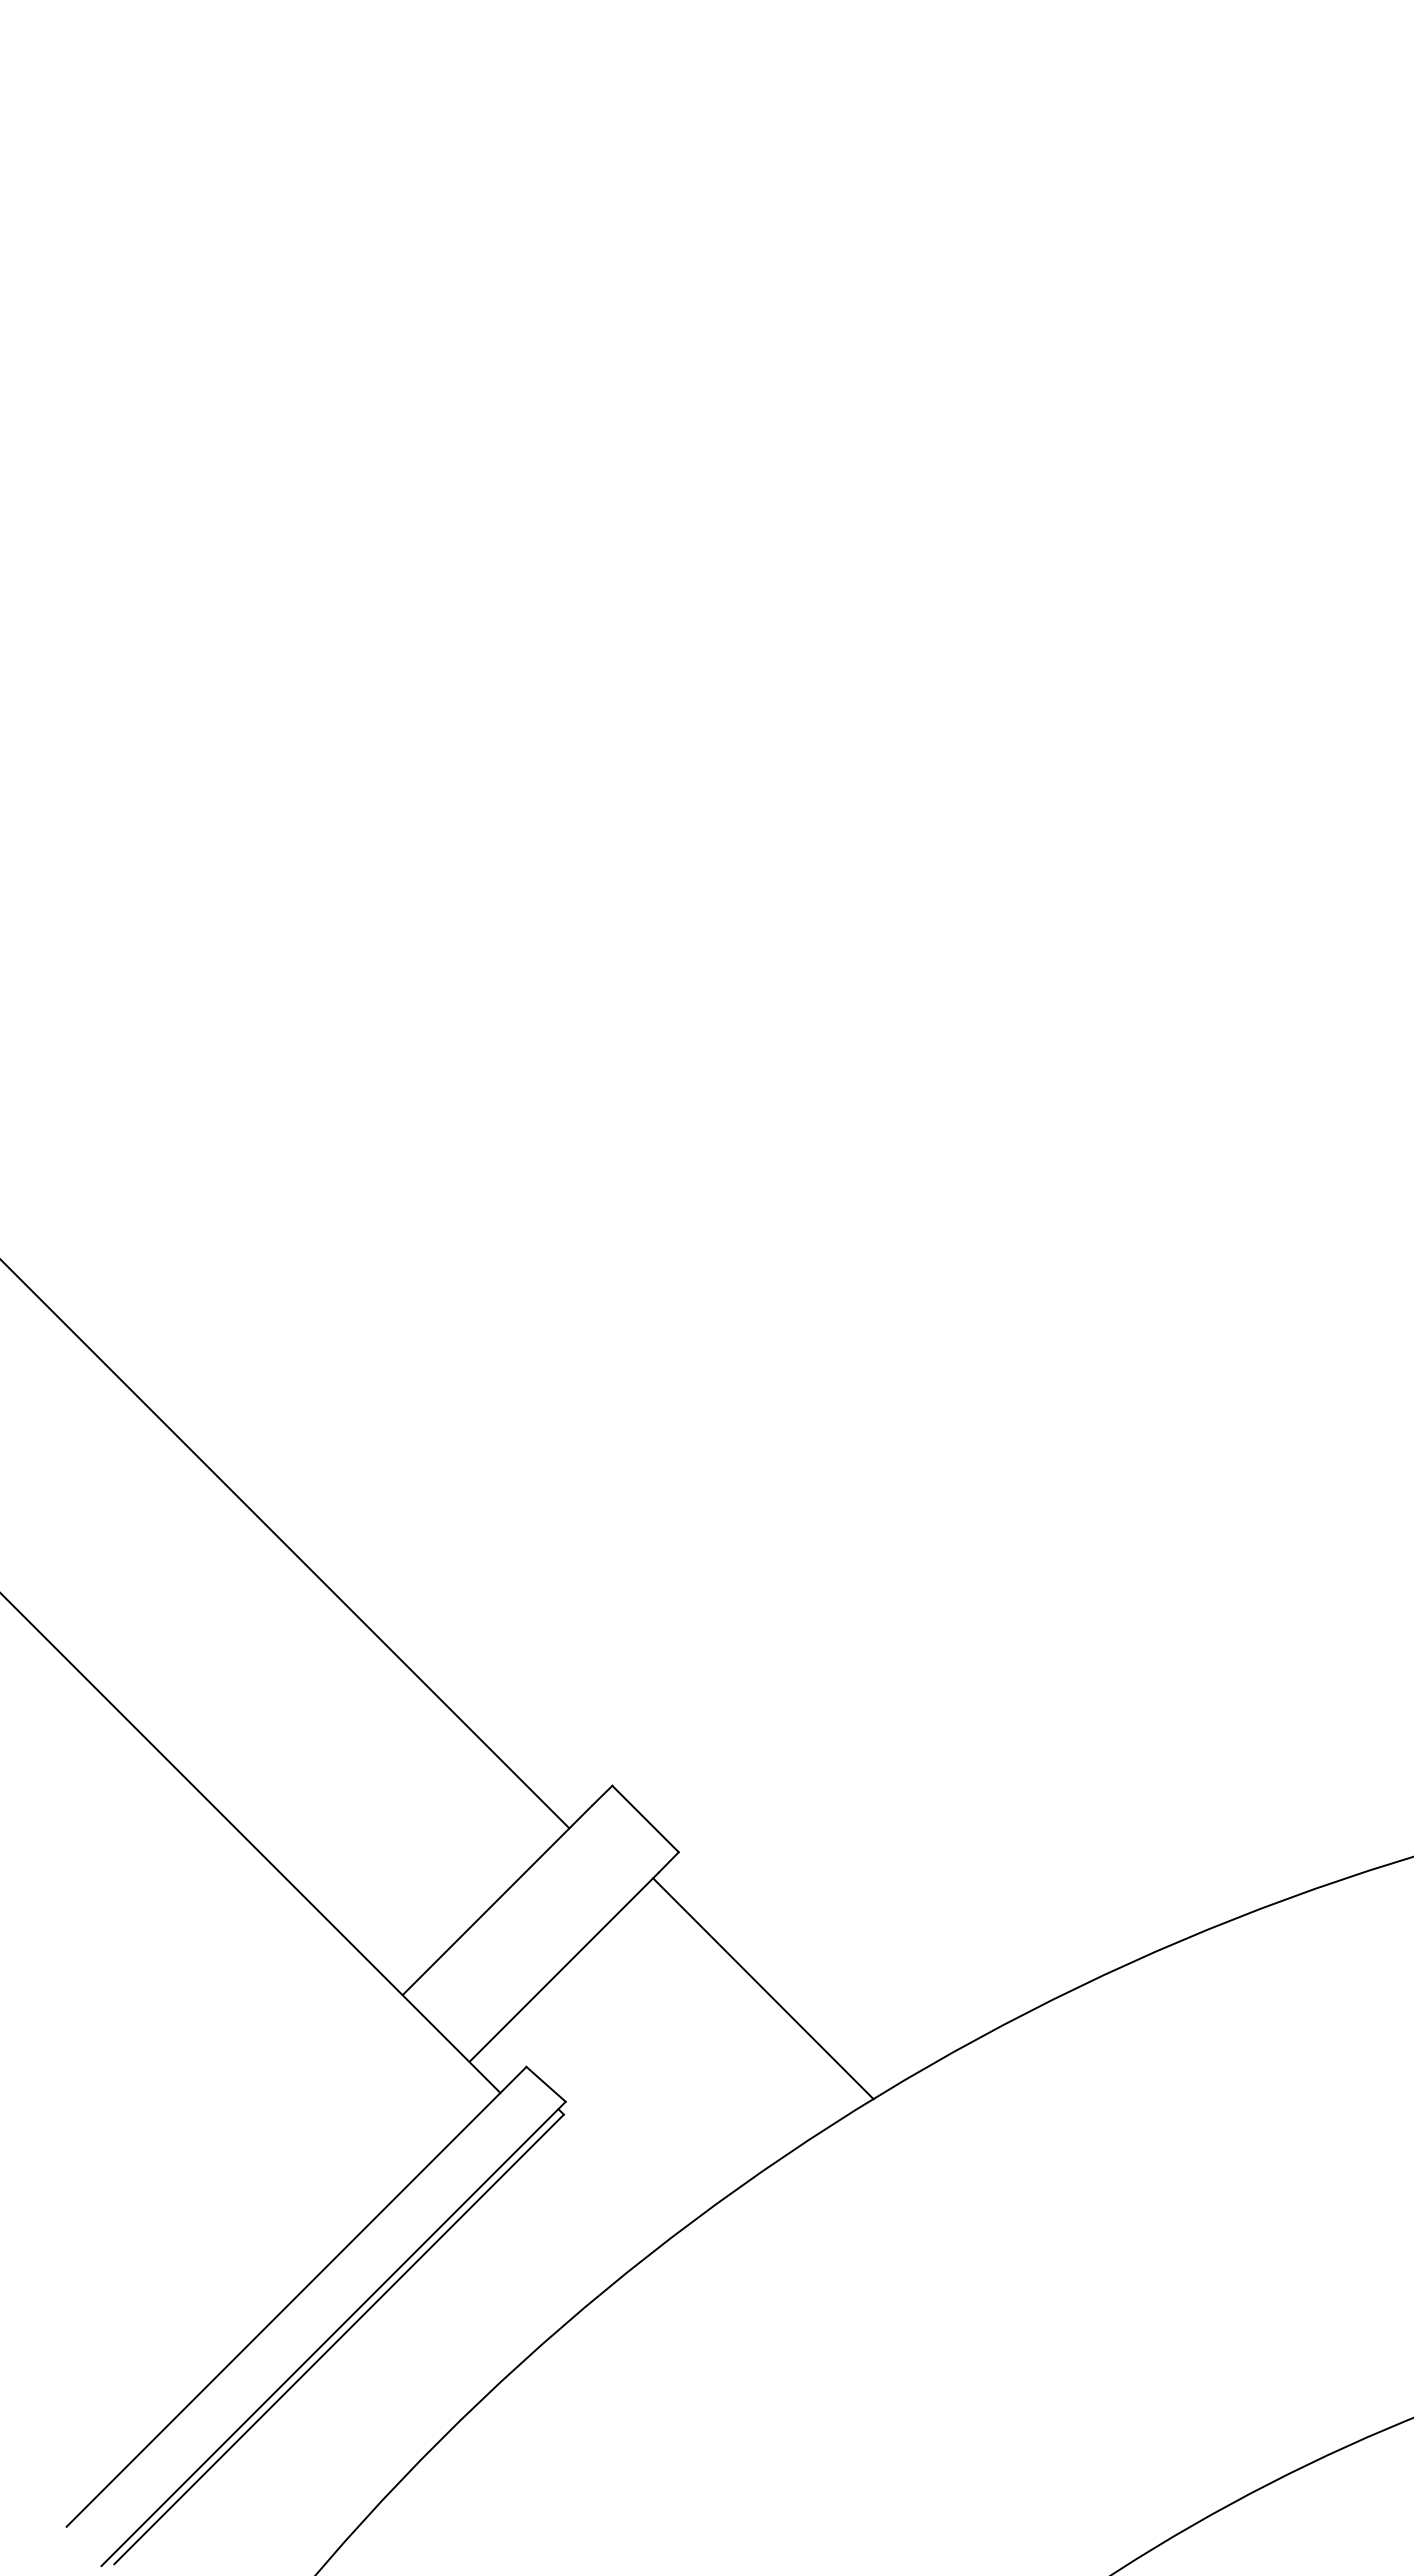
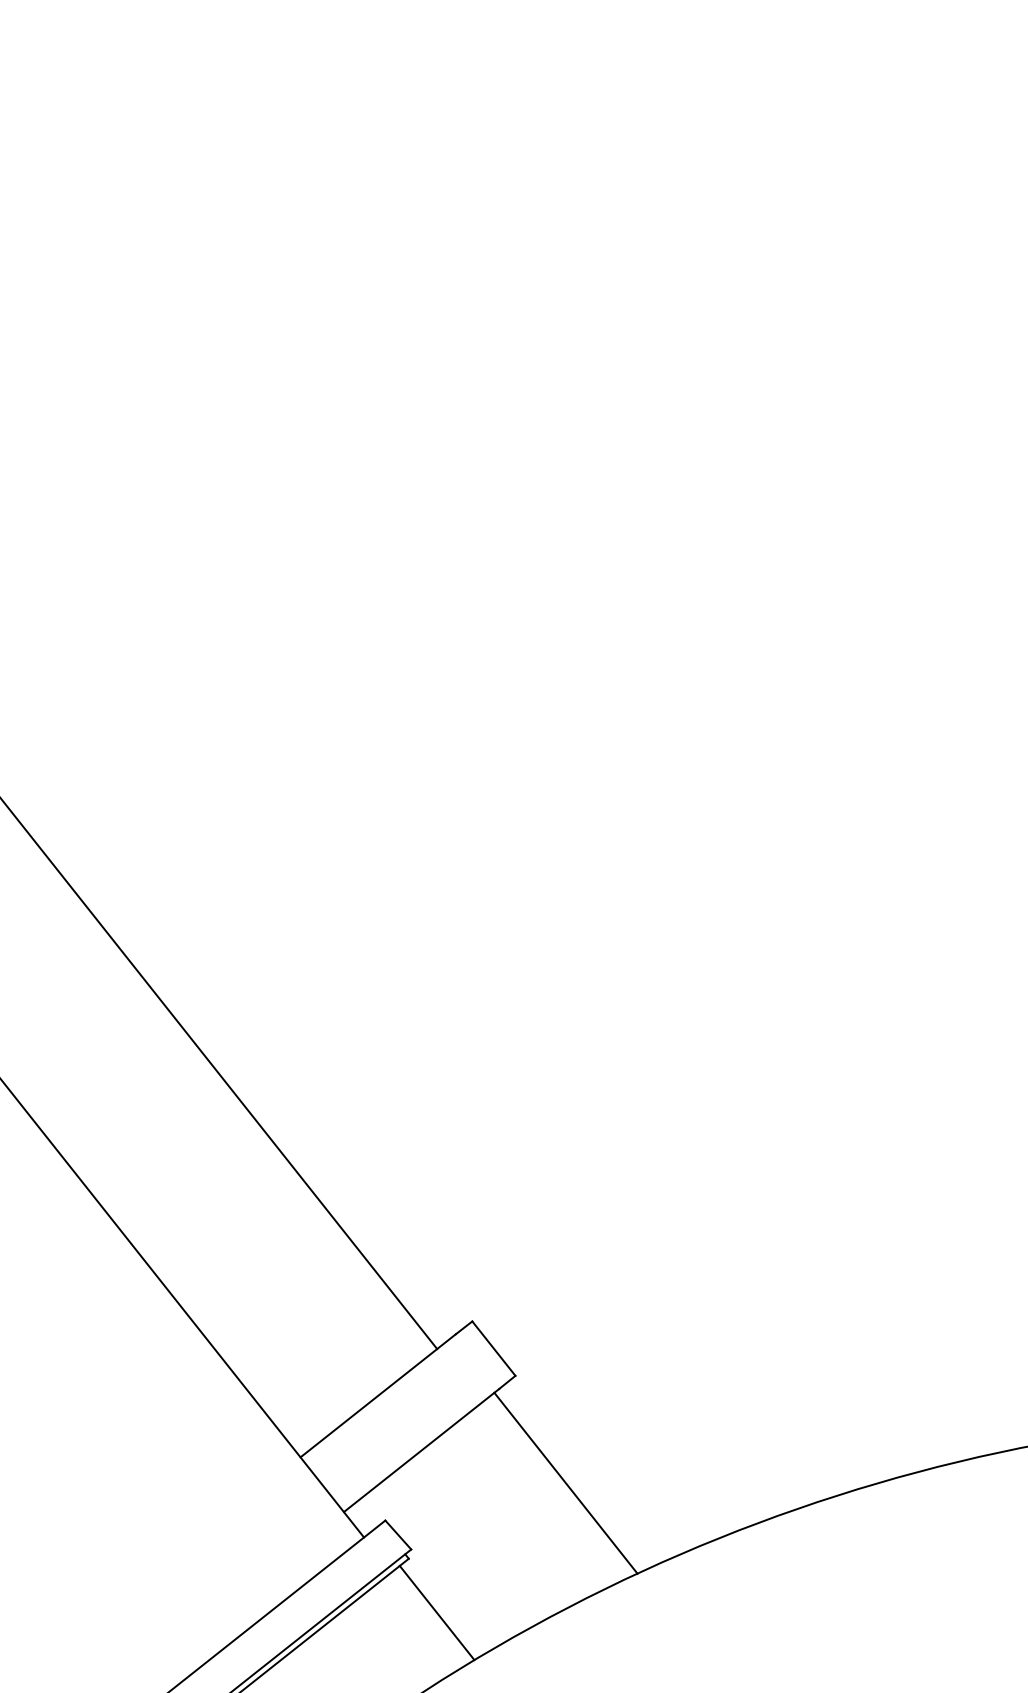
line: (609, 2182) -> (436, 1612), added

